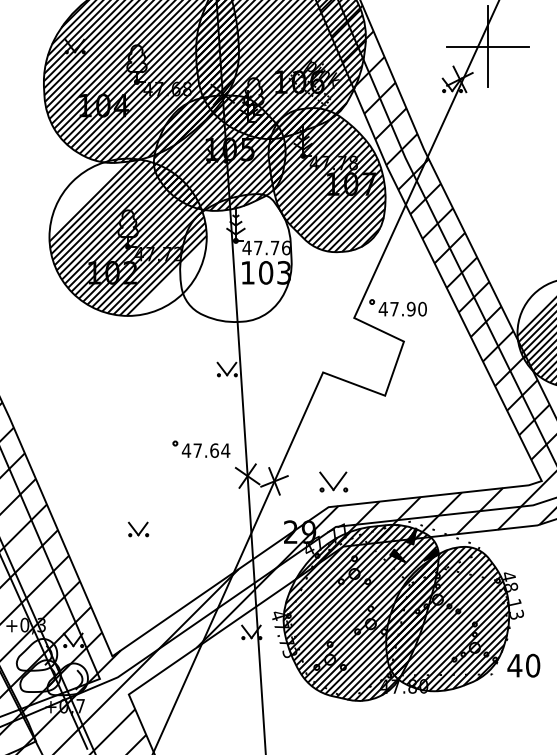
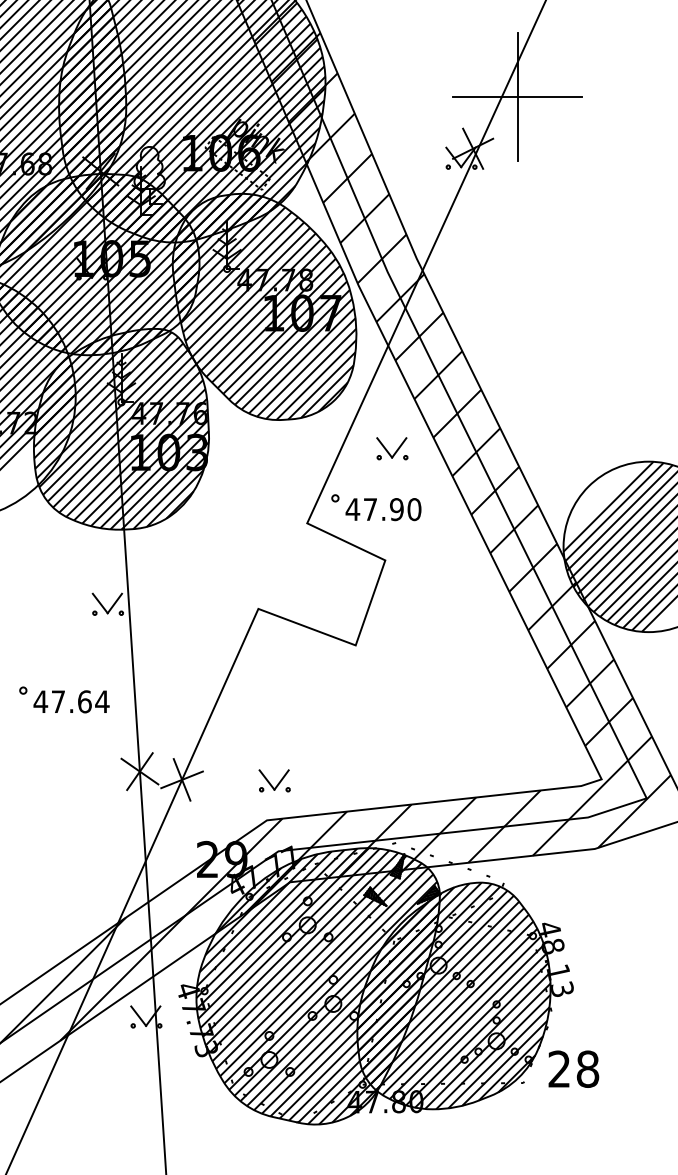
hatch: (235, 258) -> (120, 429), added
part: (407, 270) -> (390, 448), added
part: (201, 448) -> (64, 698), moved
part: (332, 481) -> (273, 780), size x0.71
text: (523, 665) -> (572, 1068), 40 -> 28

